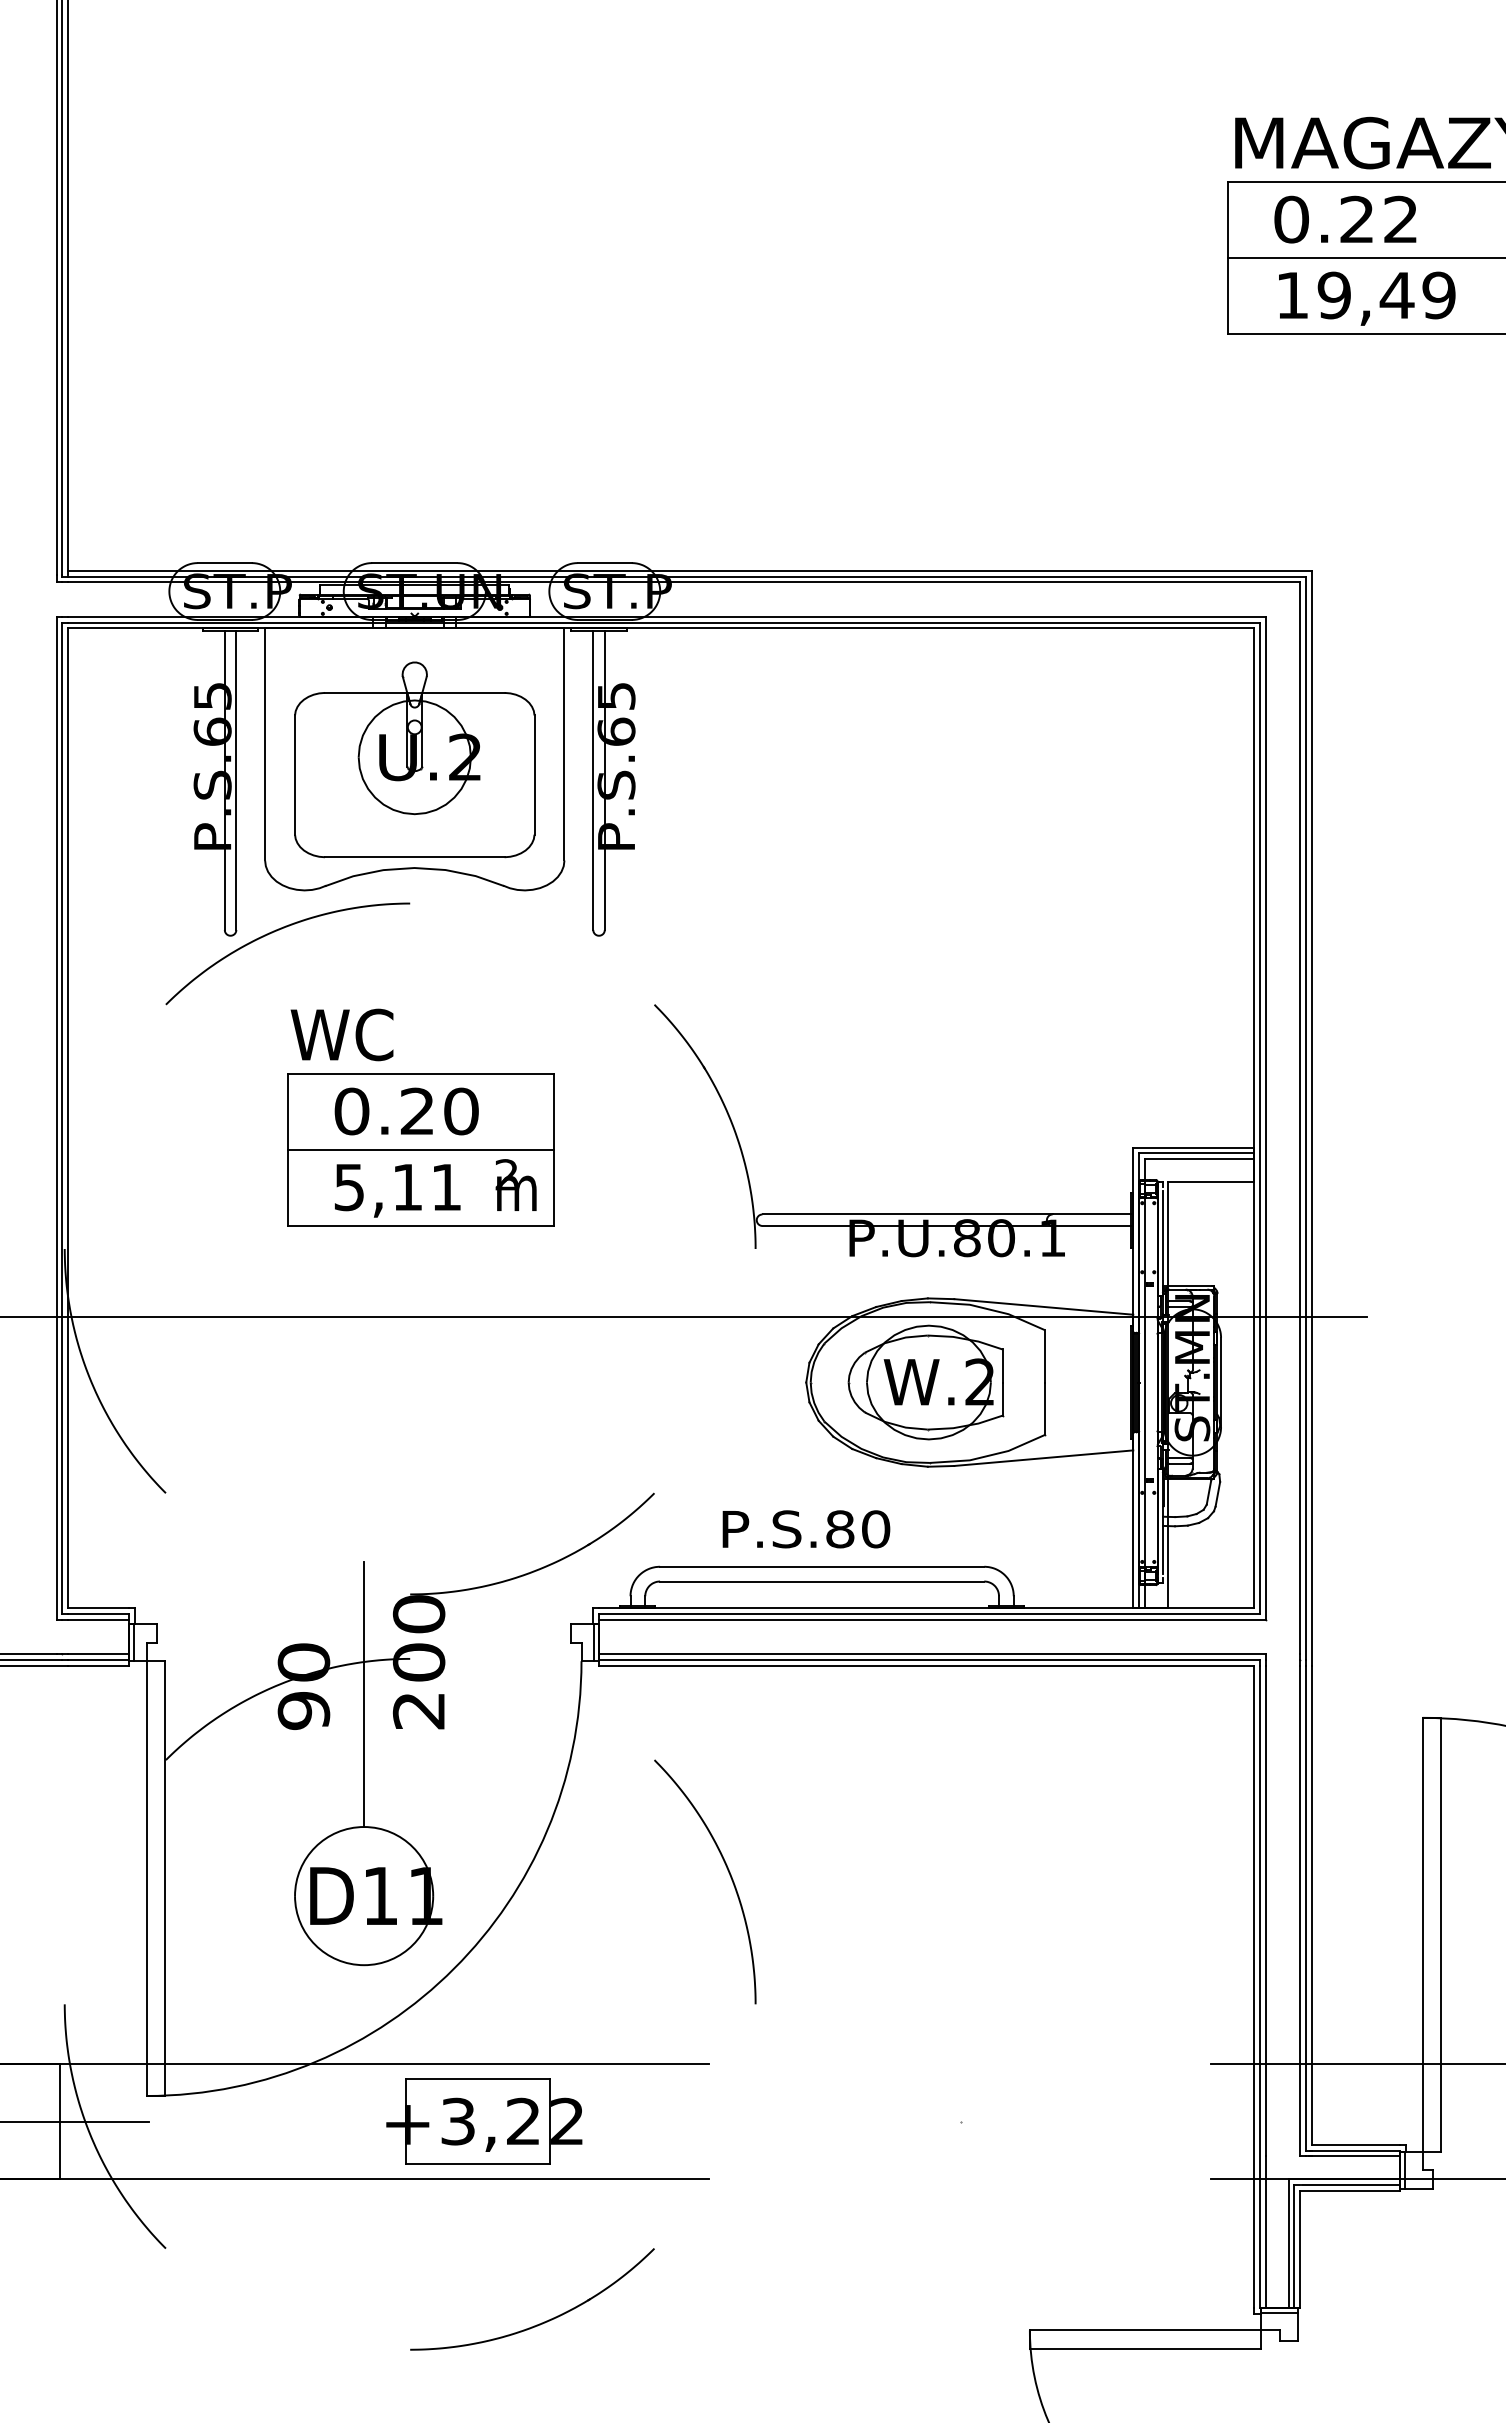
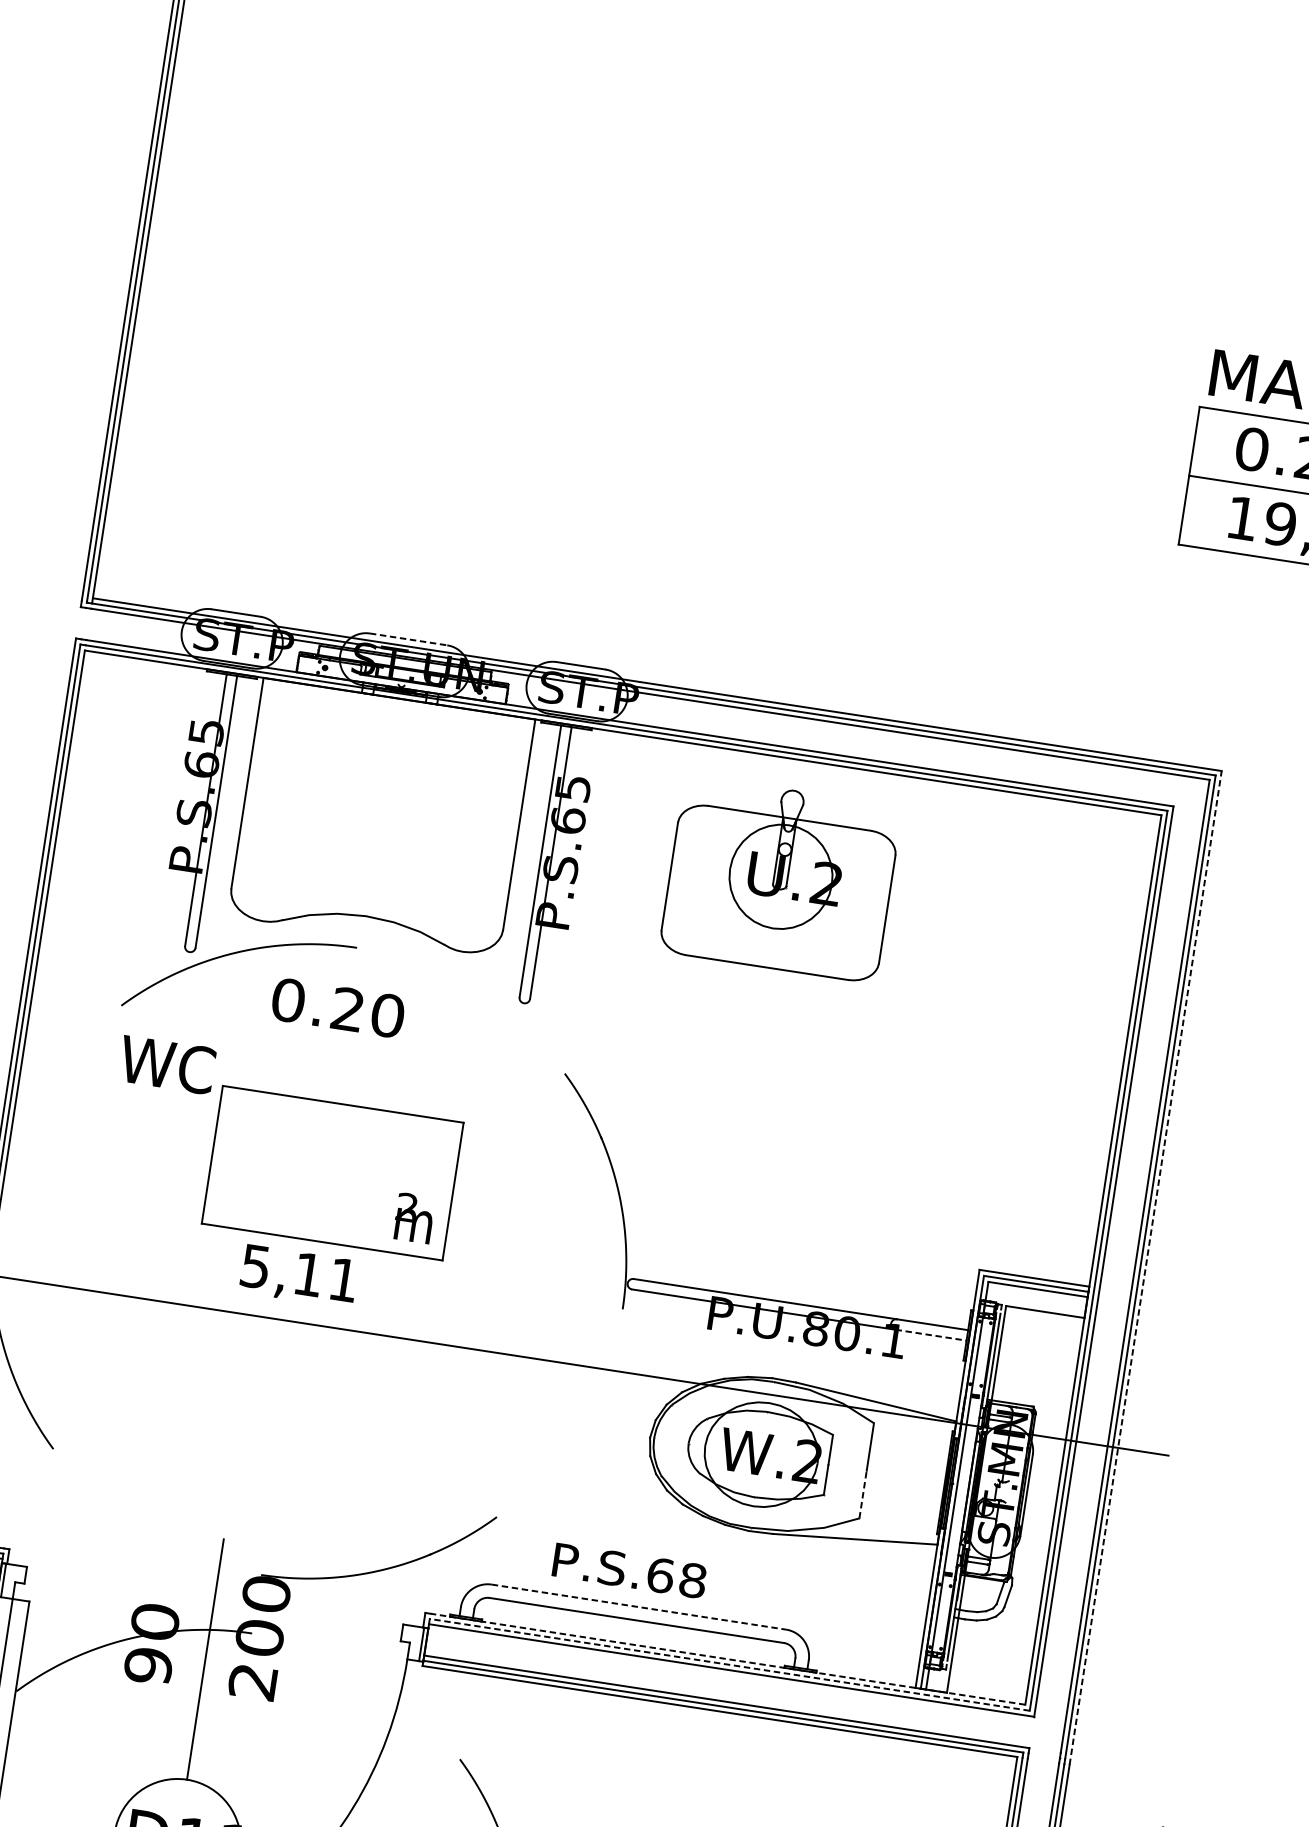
line: (414, 563) -> (408, 639), solid -> dashed
part: (414, 759) -> (780, 878), moved
text: (341, 1034) -> (166, 1064), moved
text: (406, 1111) -> (337, 1008), moved
line: (1311, 1118) -> (1145, 1268), solid -> dashed
line: (420, 1150) -> (332, 1173), removed
text: (397, 1190) -> (298, 1276), moved
line: (1092, 1225) -> (931, 1334), solid -> dashed
line: (1044, 1408) -> (862, 1494), solid -> dashed
text: (858, 1529) -> (677, 1578), P.S.80 -> P.S.68
line: (822, 1566) -> (639, 1606), solid -> dashed
line: (926, 1608) -> (727, 1659), solid -> dashed
line: (928, 1614) -> (728, 1665), solid -> dashed

